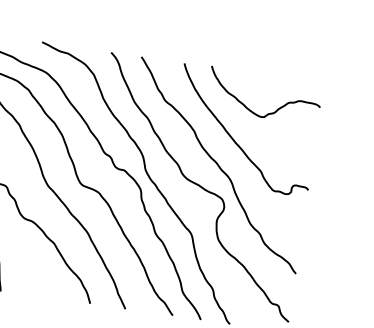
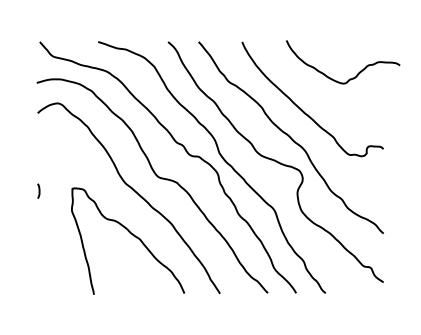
curve: (268, 112) -> (349, 78), moved

